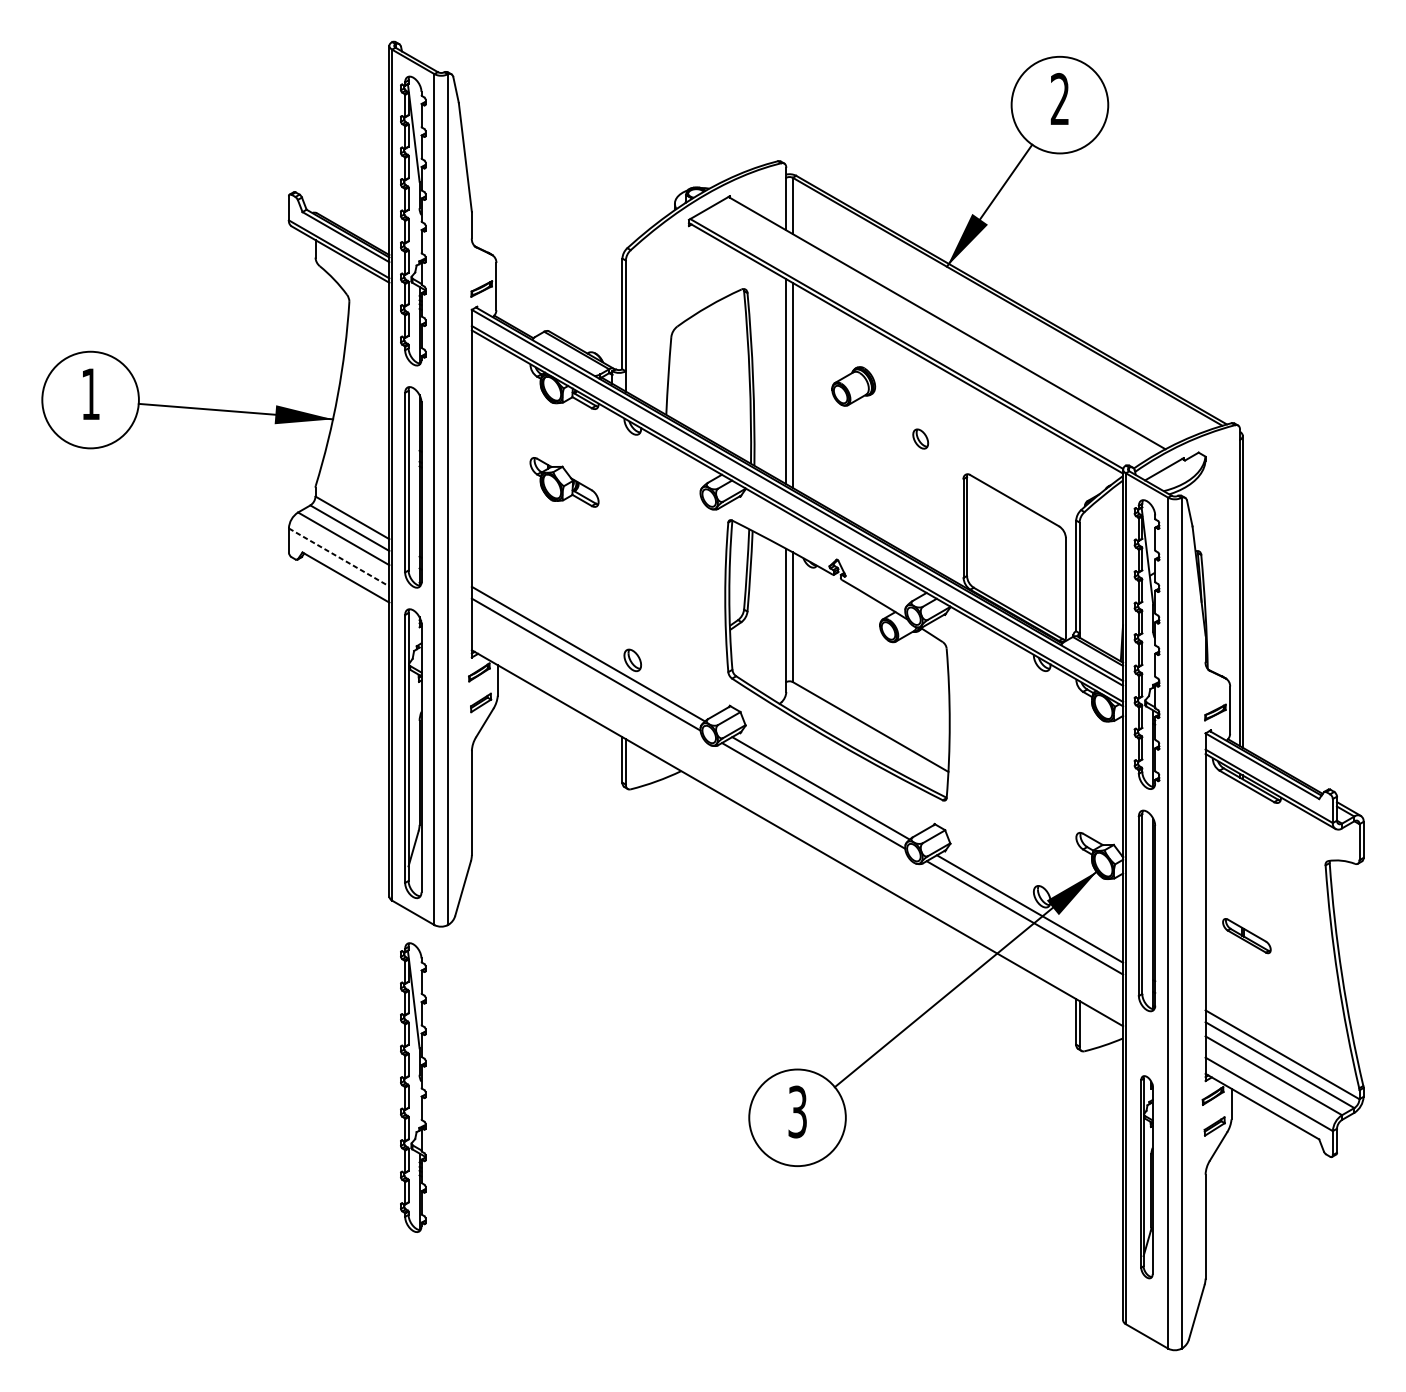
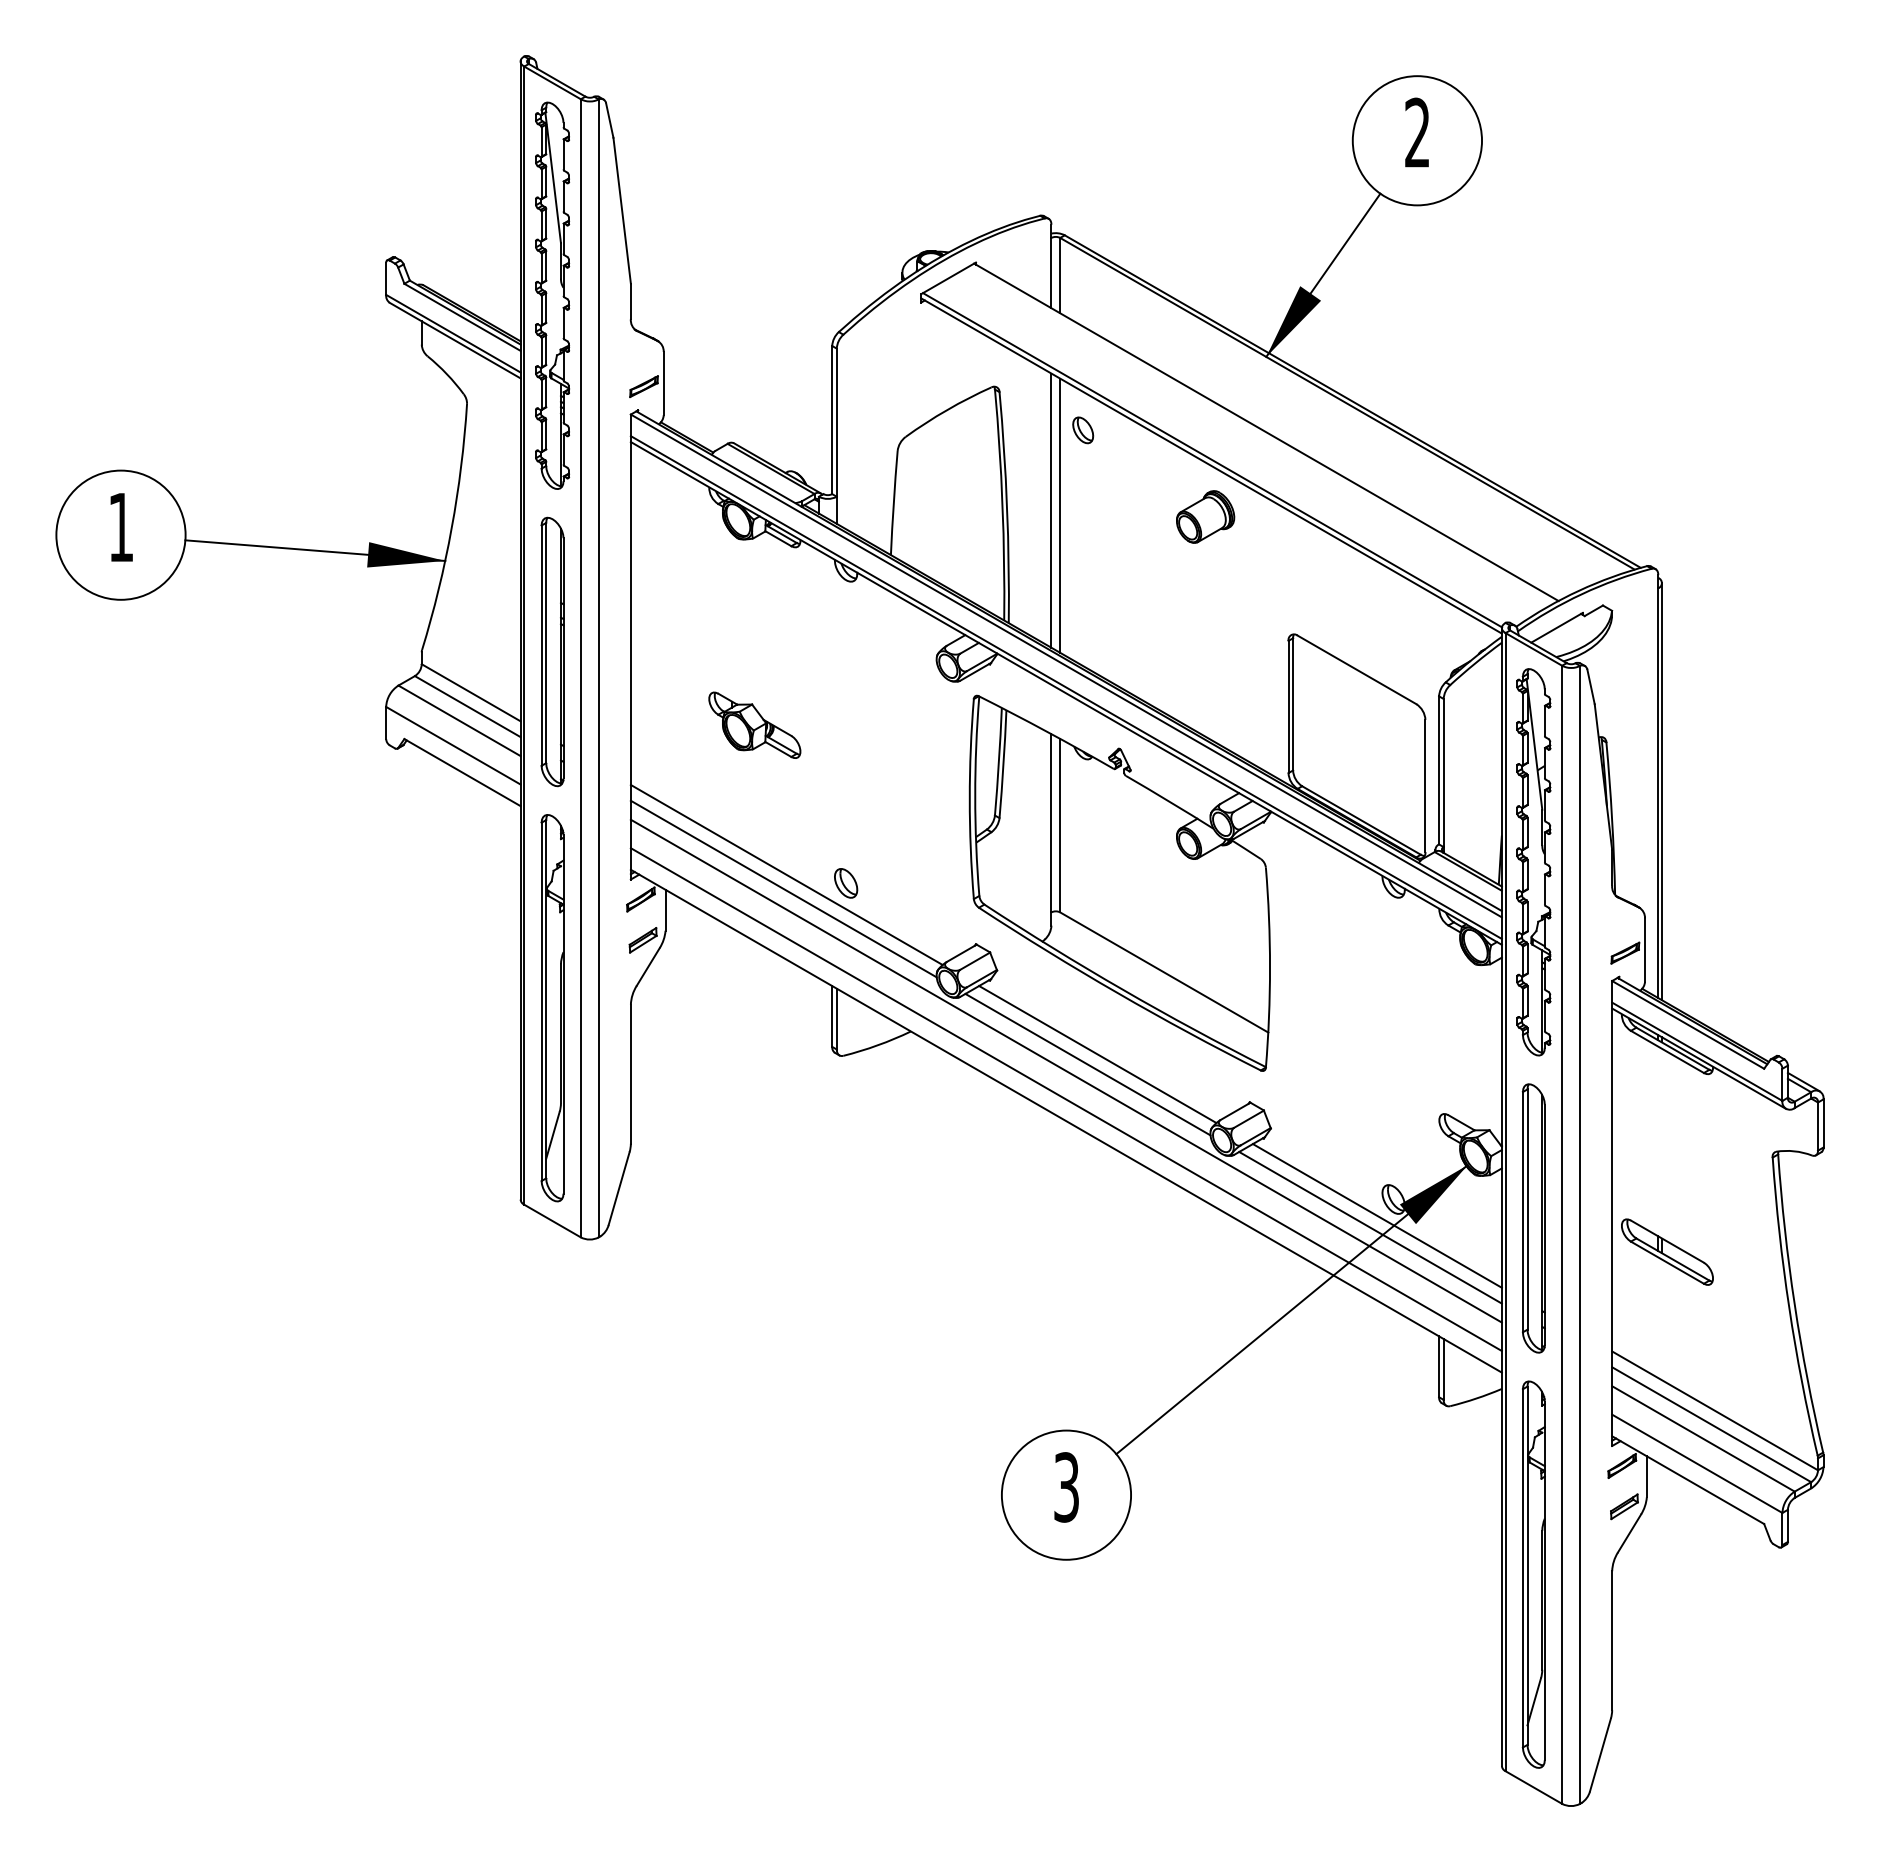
part: (853, 386) -> (1205, 516), moved
part: (920, 439) -> (1083, 430), moved
part: (564, 481) -> (754, 724), moved
line: (339, 557) -> (453, 745), dashed -> solid
line: (796, 800) -> (1065, 1070), added
line: (796, 821) -> (1065, 1099), added
part: (1246, 935) -> (1667, 1251), size x1.43
part: (413, 1087) -> (552, 1454), removed
part: (1146, 1177) -> (1533, 1574), size x1.43

